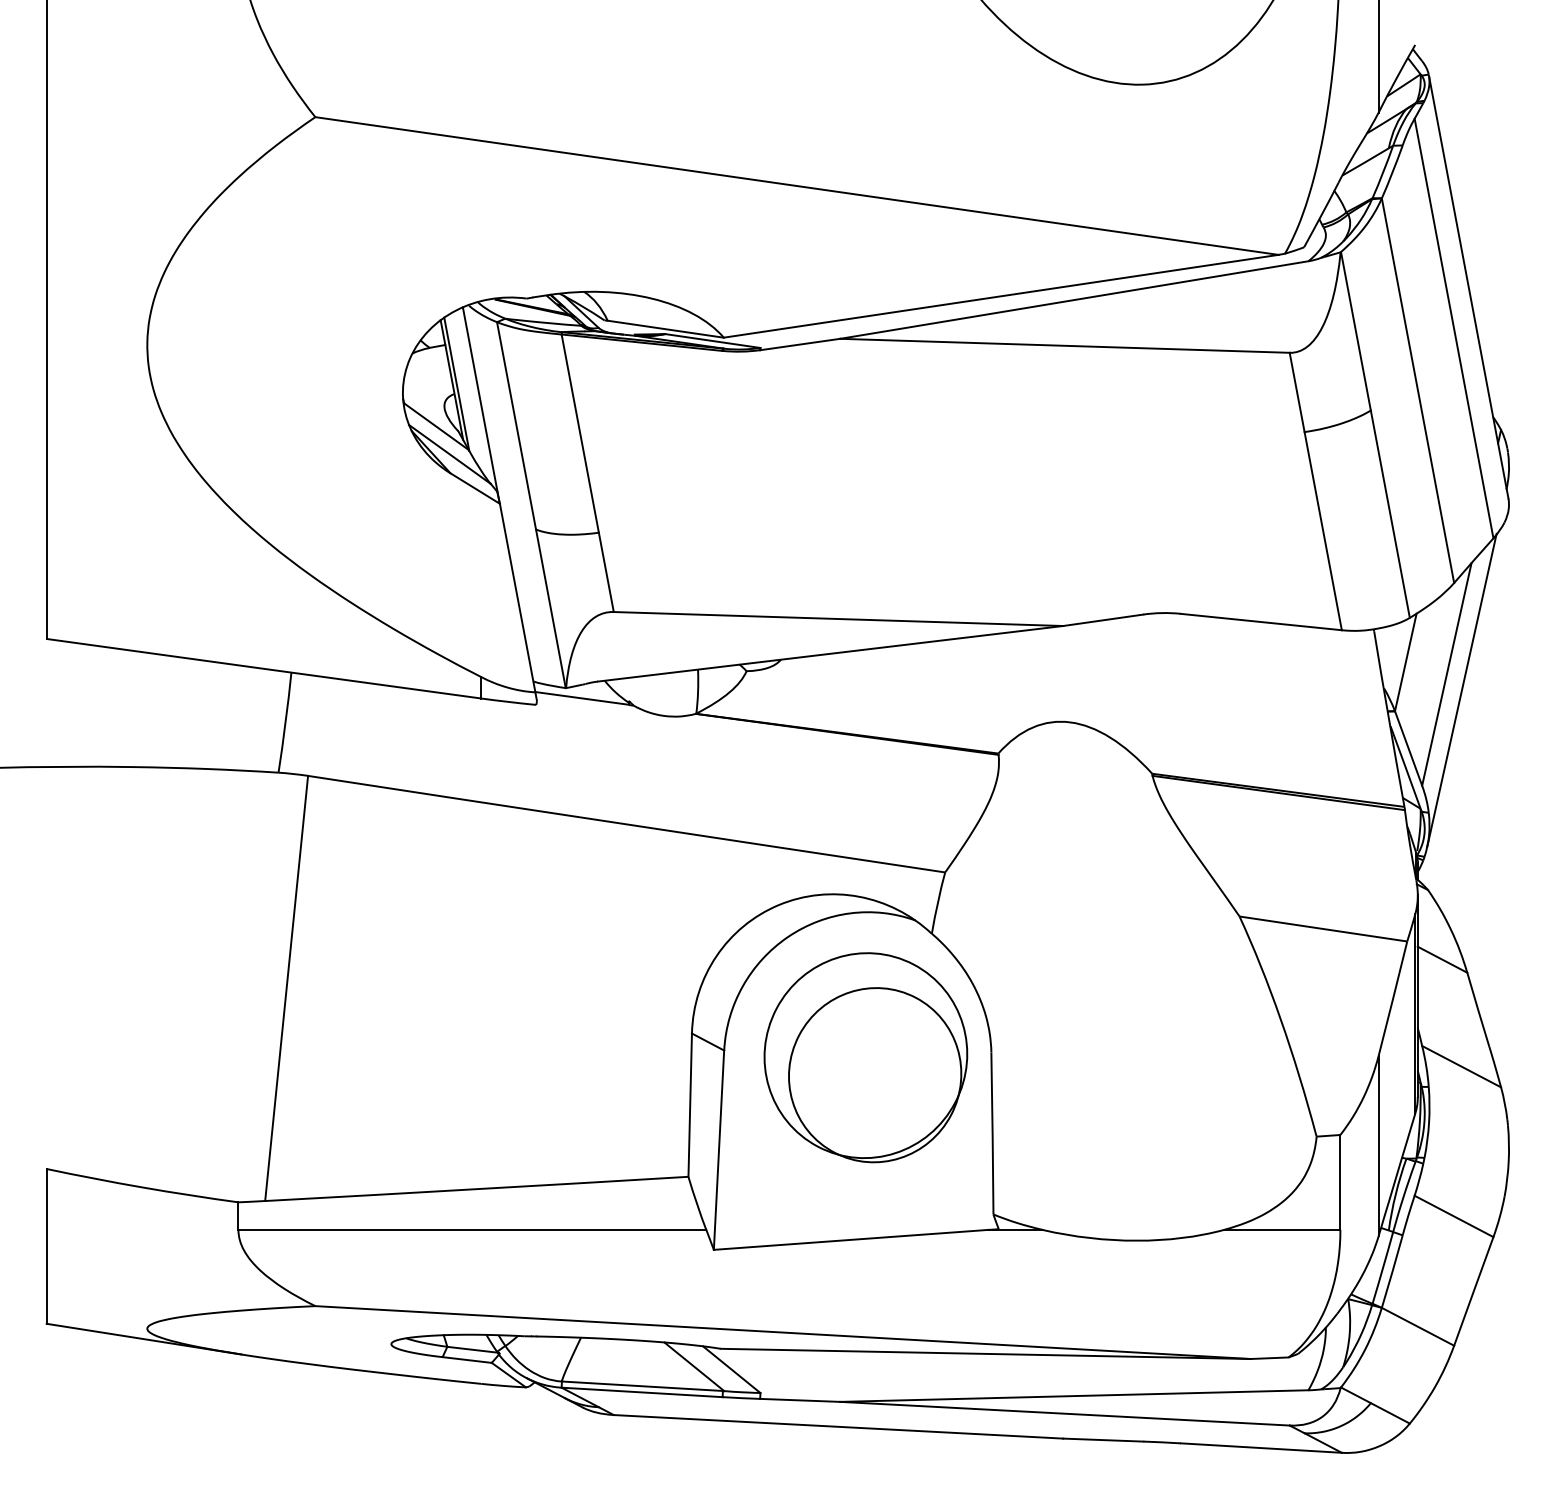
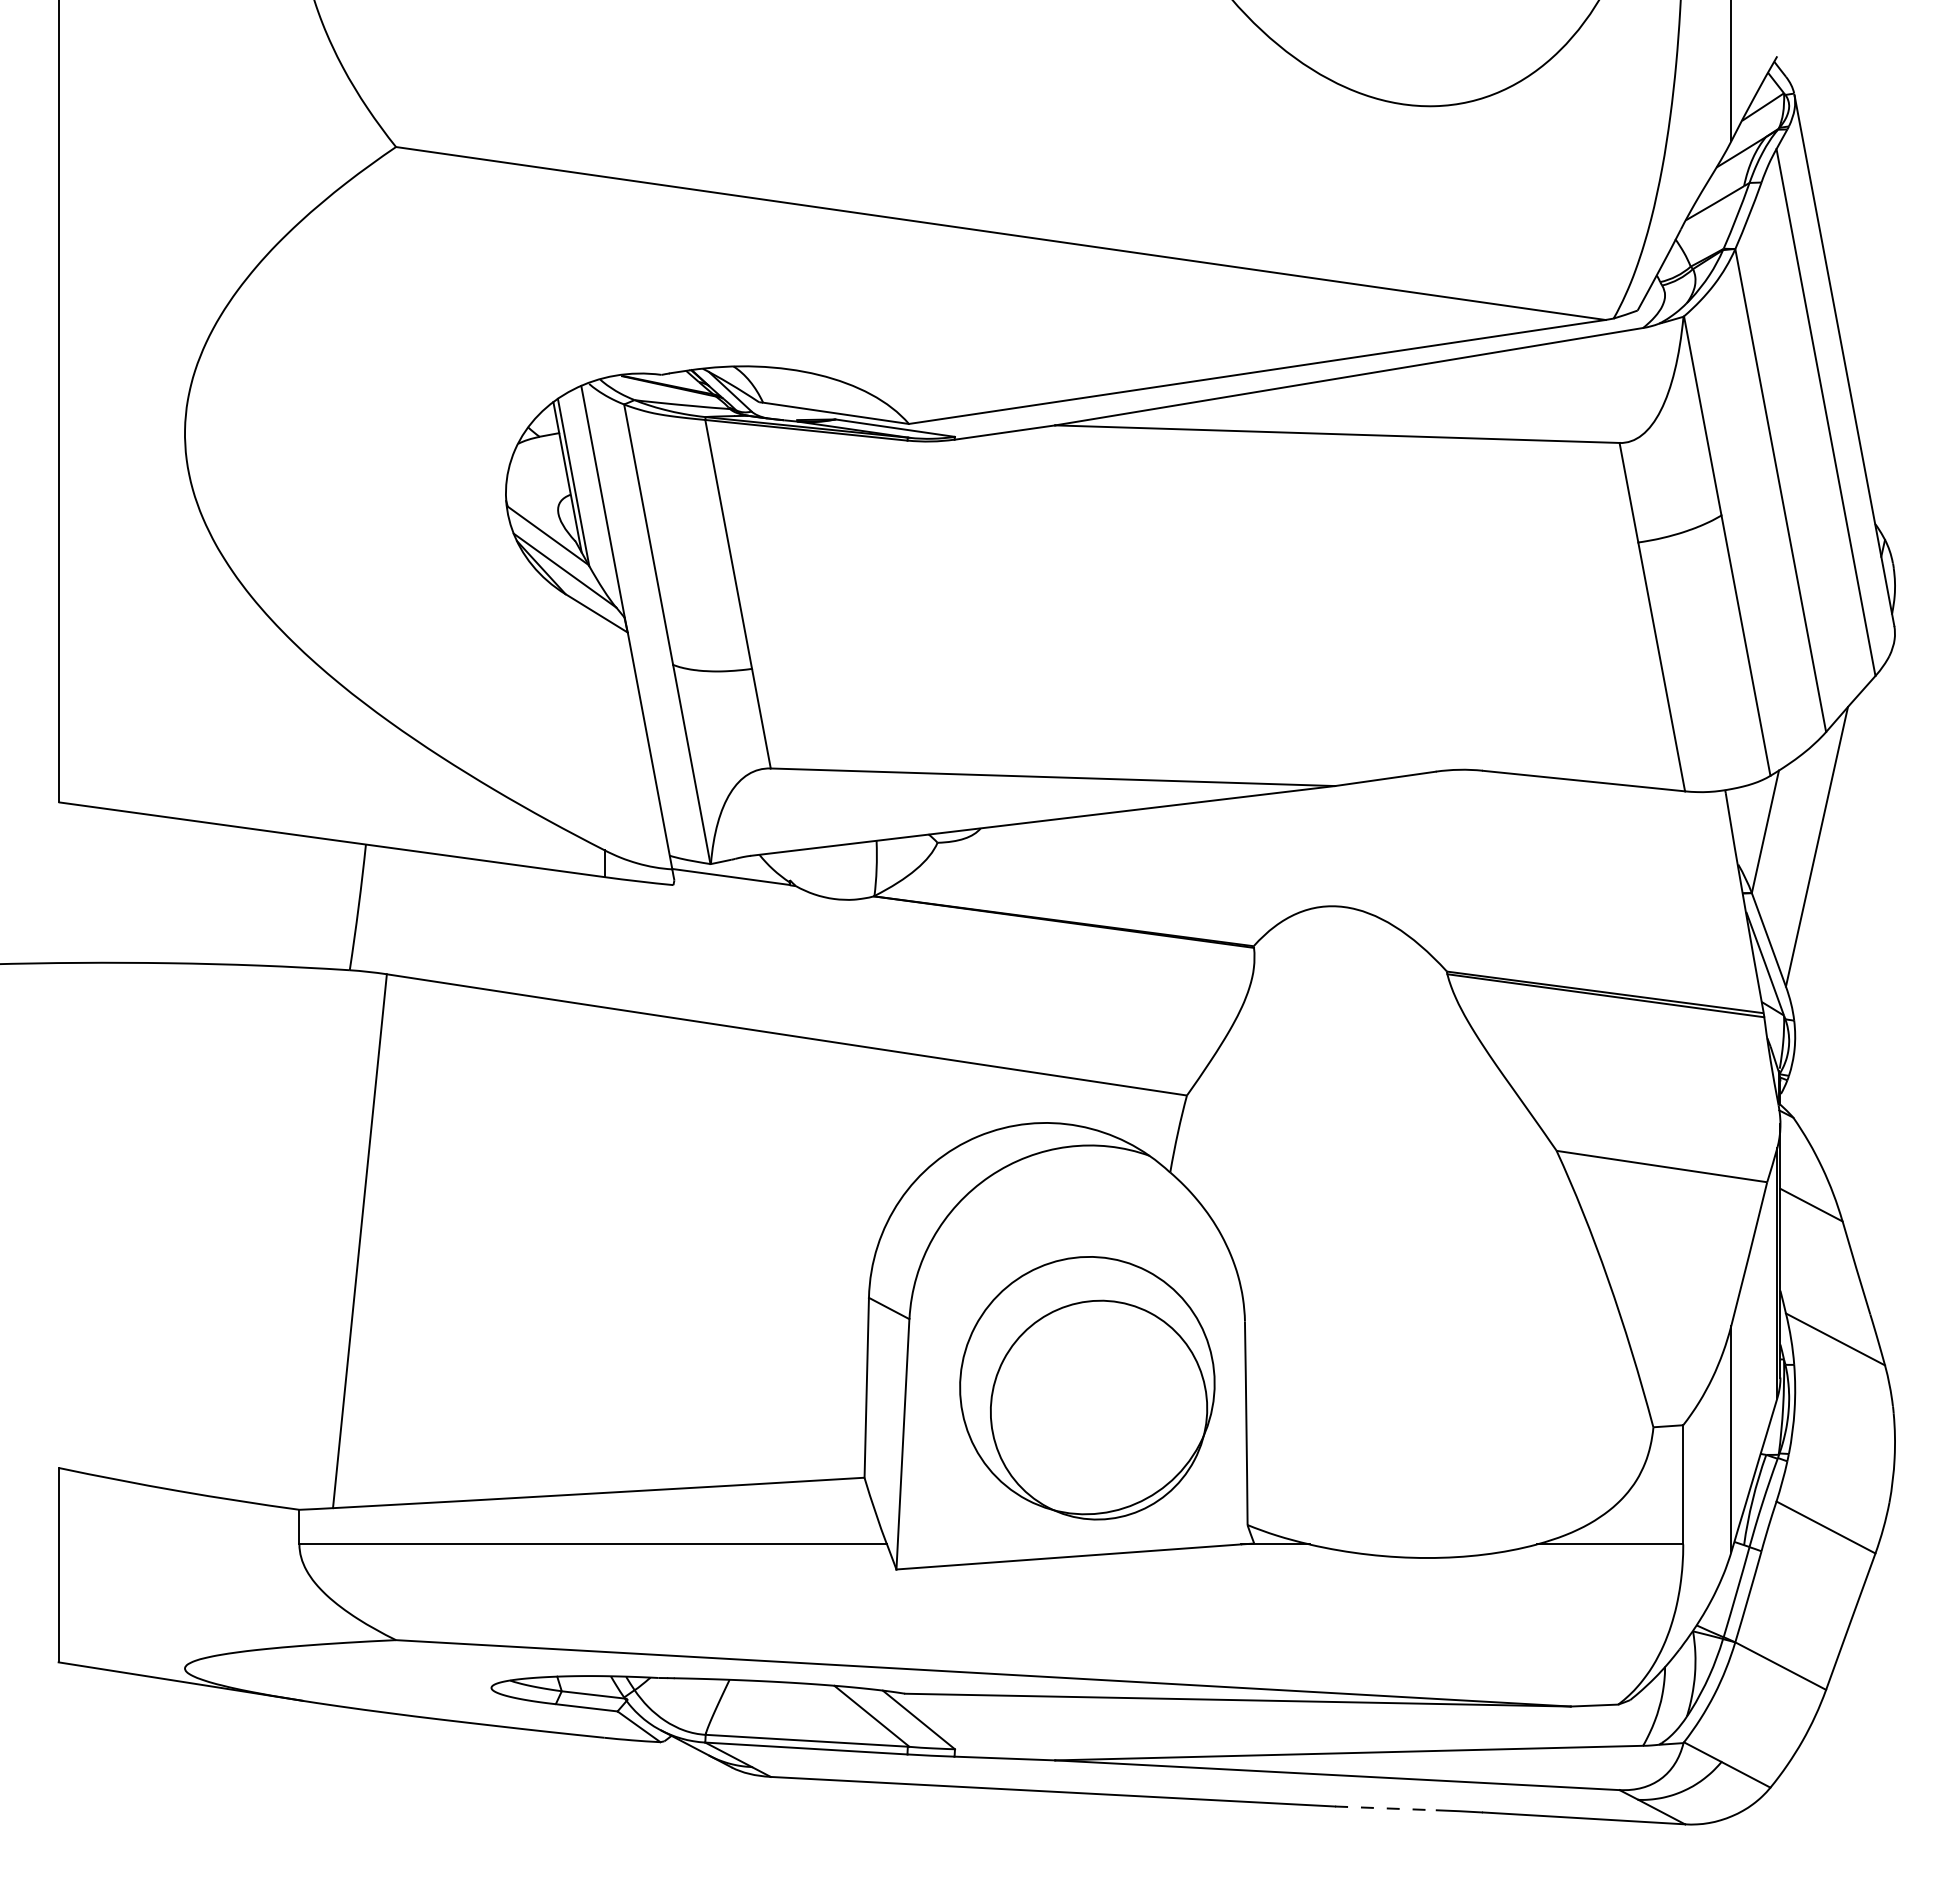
line: (1461, 690) -> (1835, 866), removed
part: (865, 1057) -> (1087, 1388), moved
line: (1103, 1440) -> (1385, 1808), solid -> dashed

